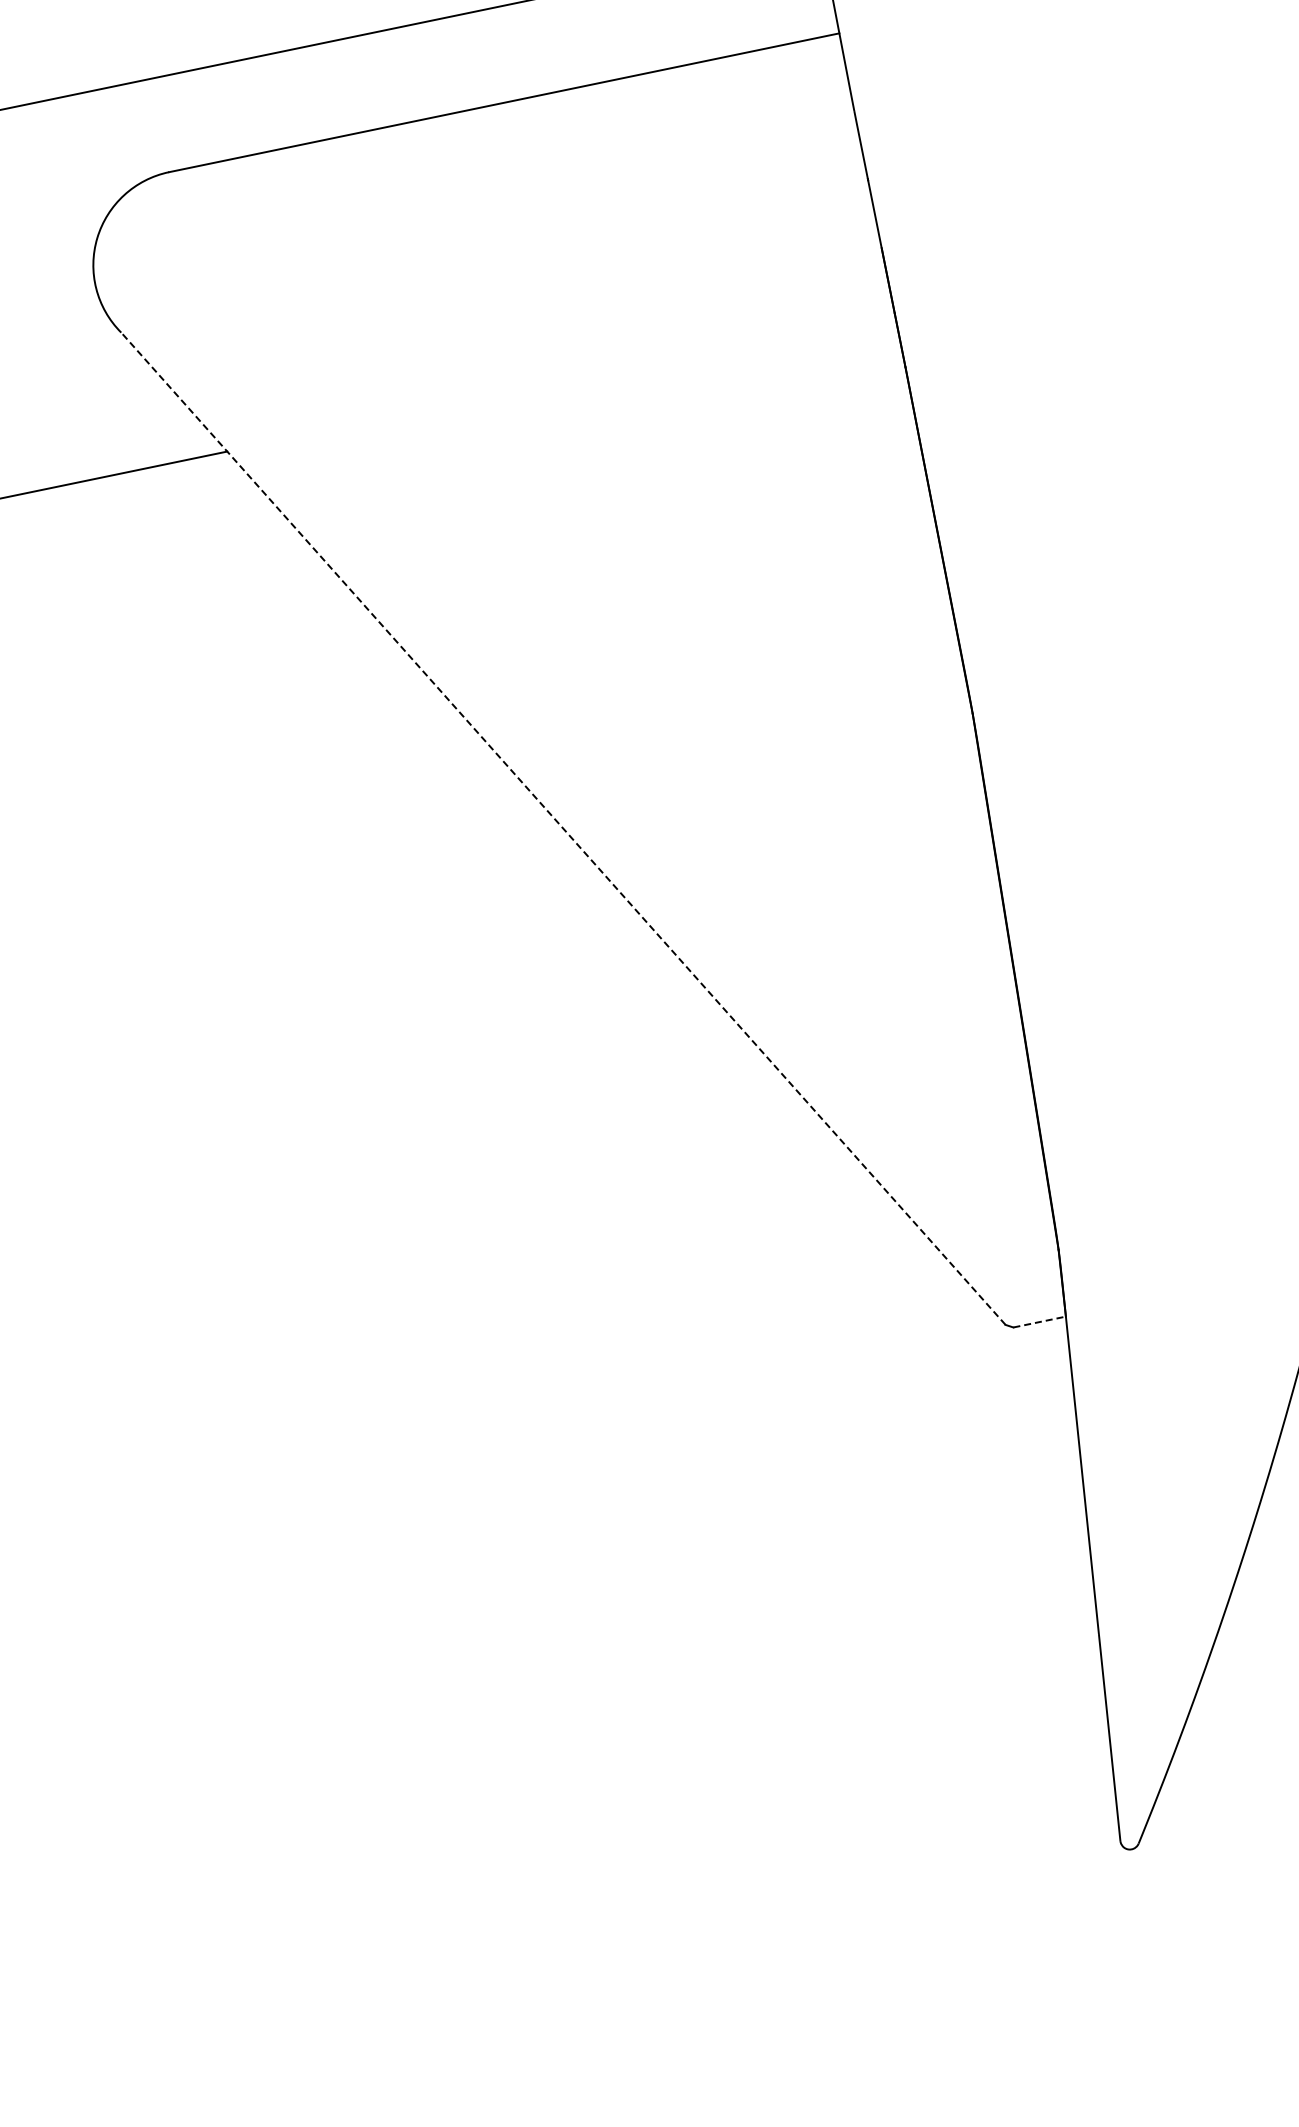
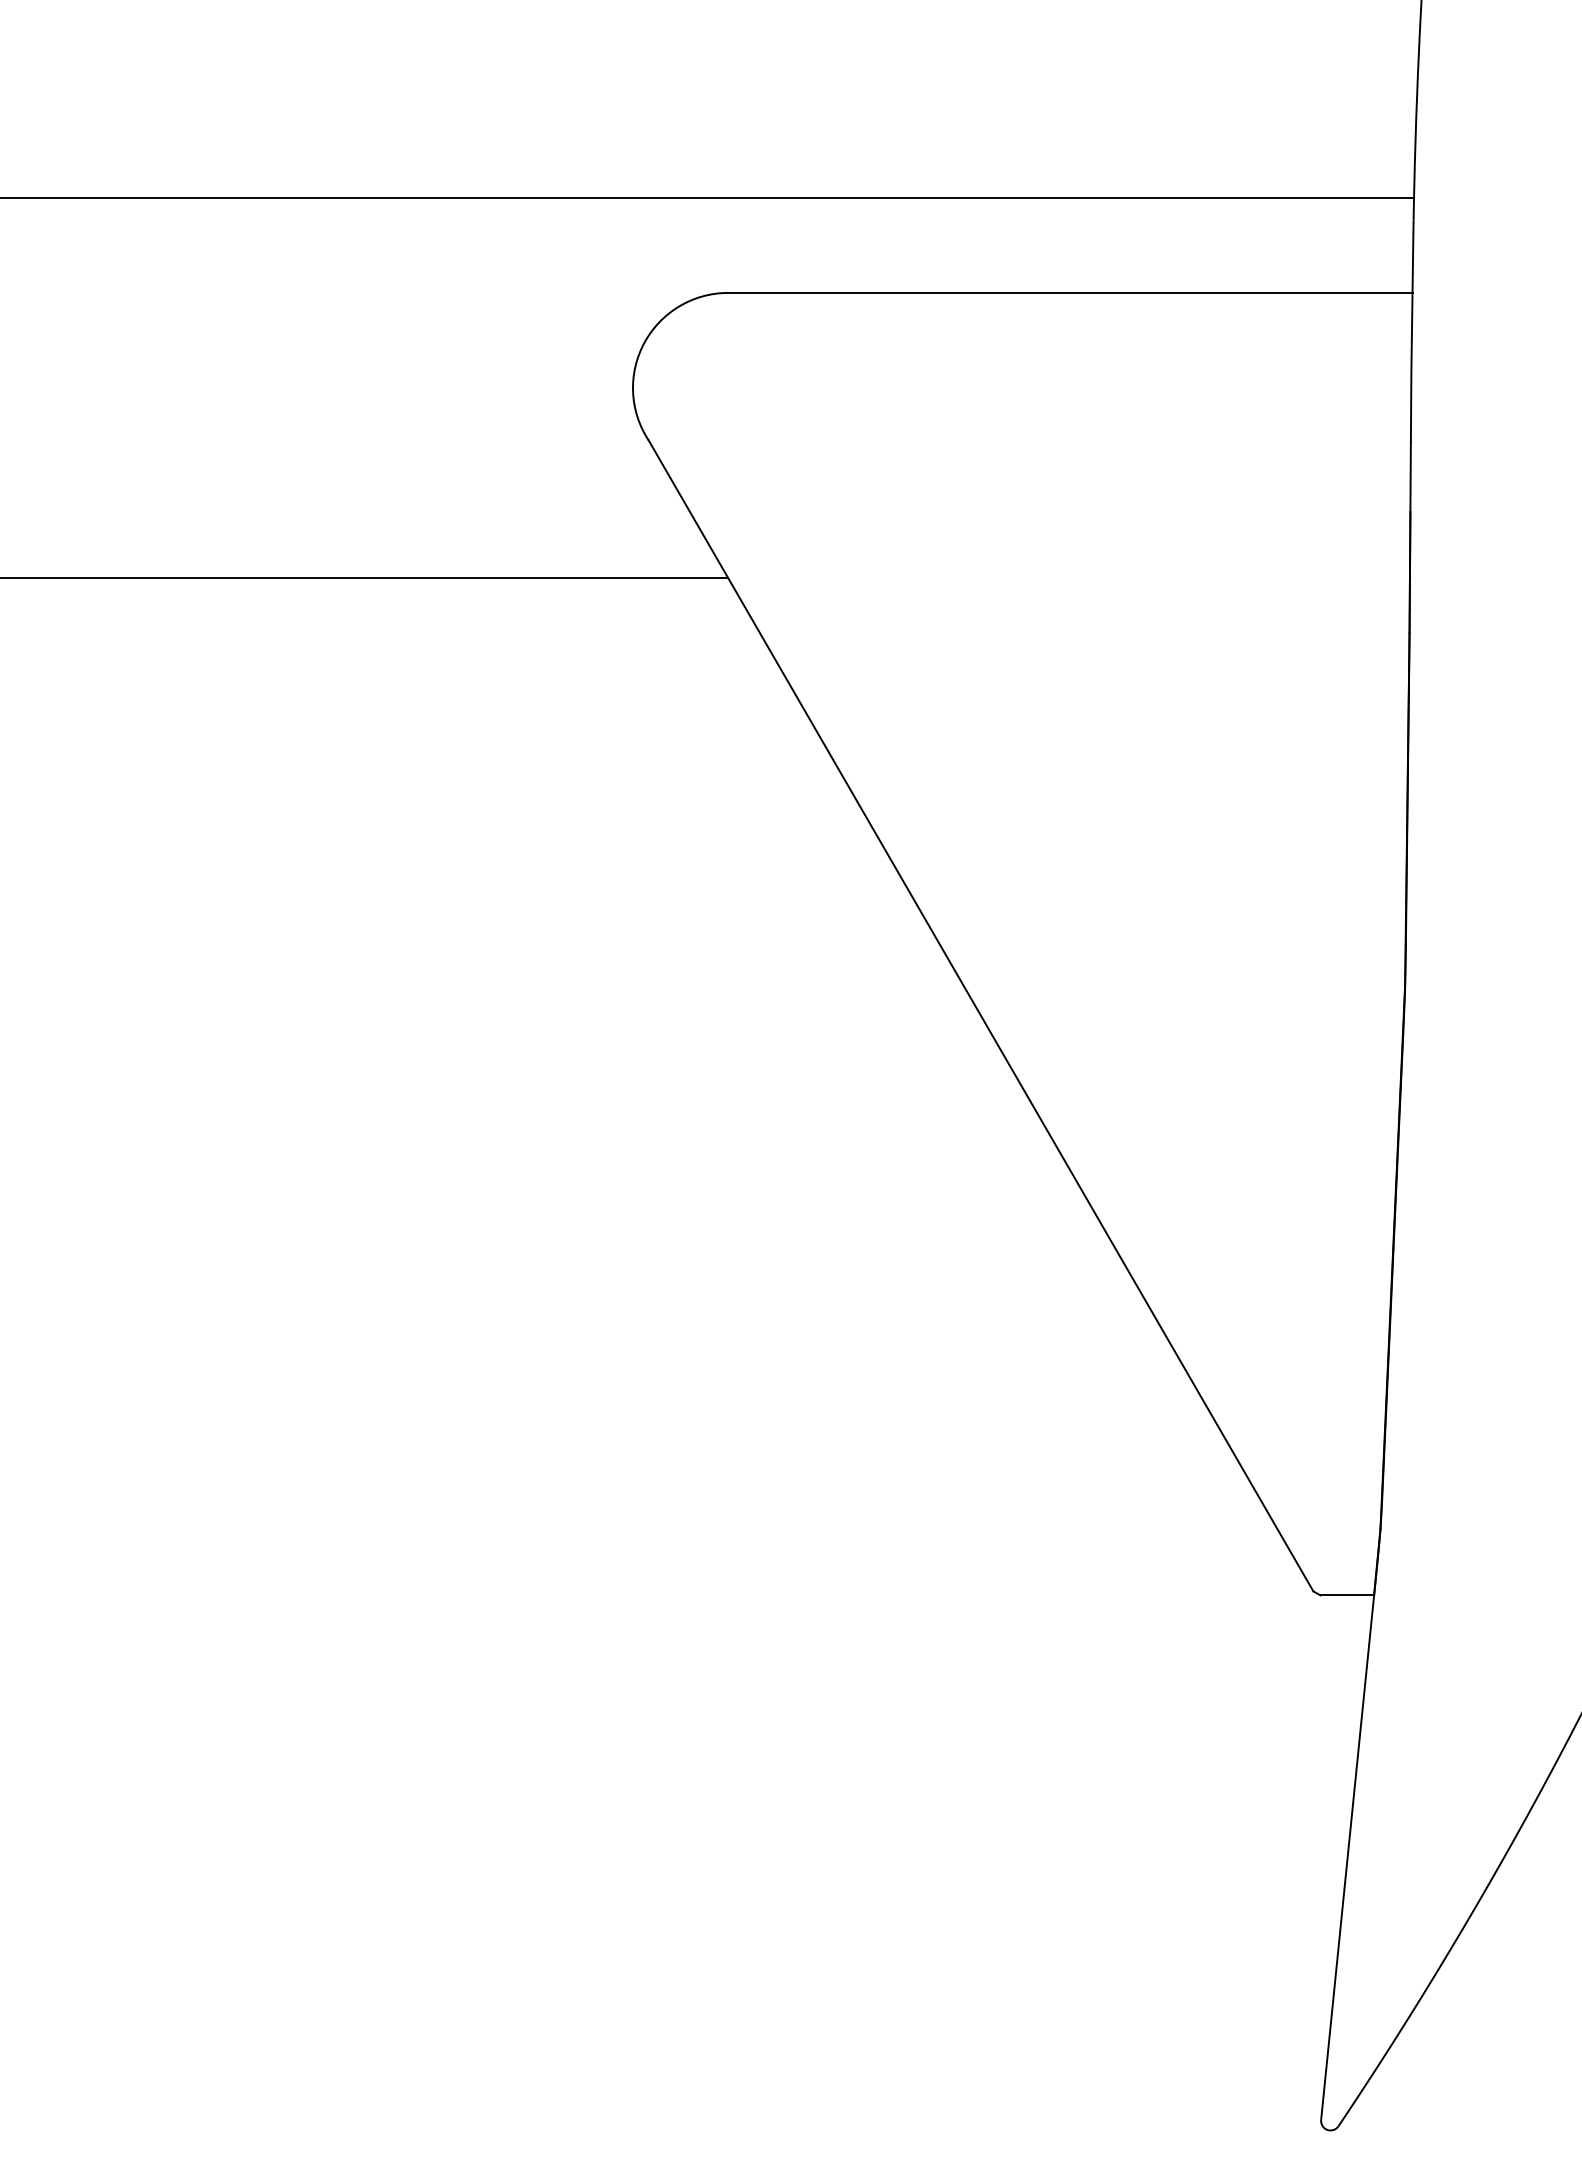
line: (563, 828) -> (981, 1015), dashed -> solid
line: (1039, 1322) -> (1347, 1595), dashed -> solid

